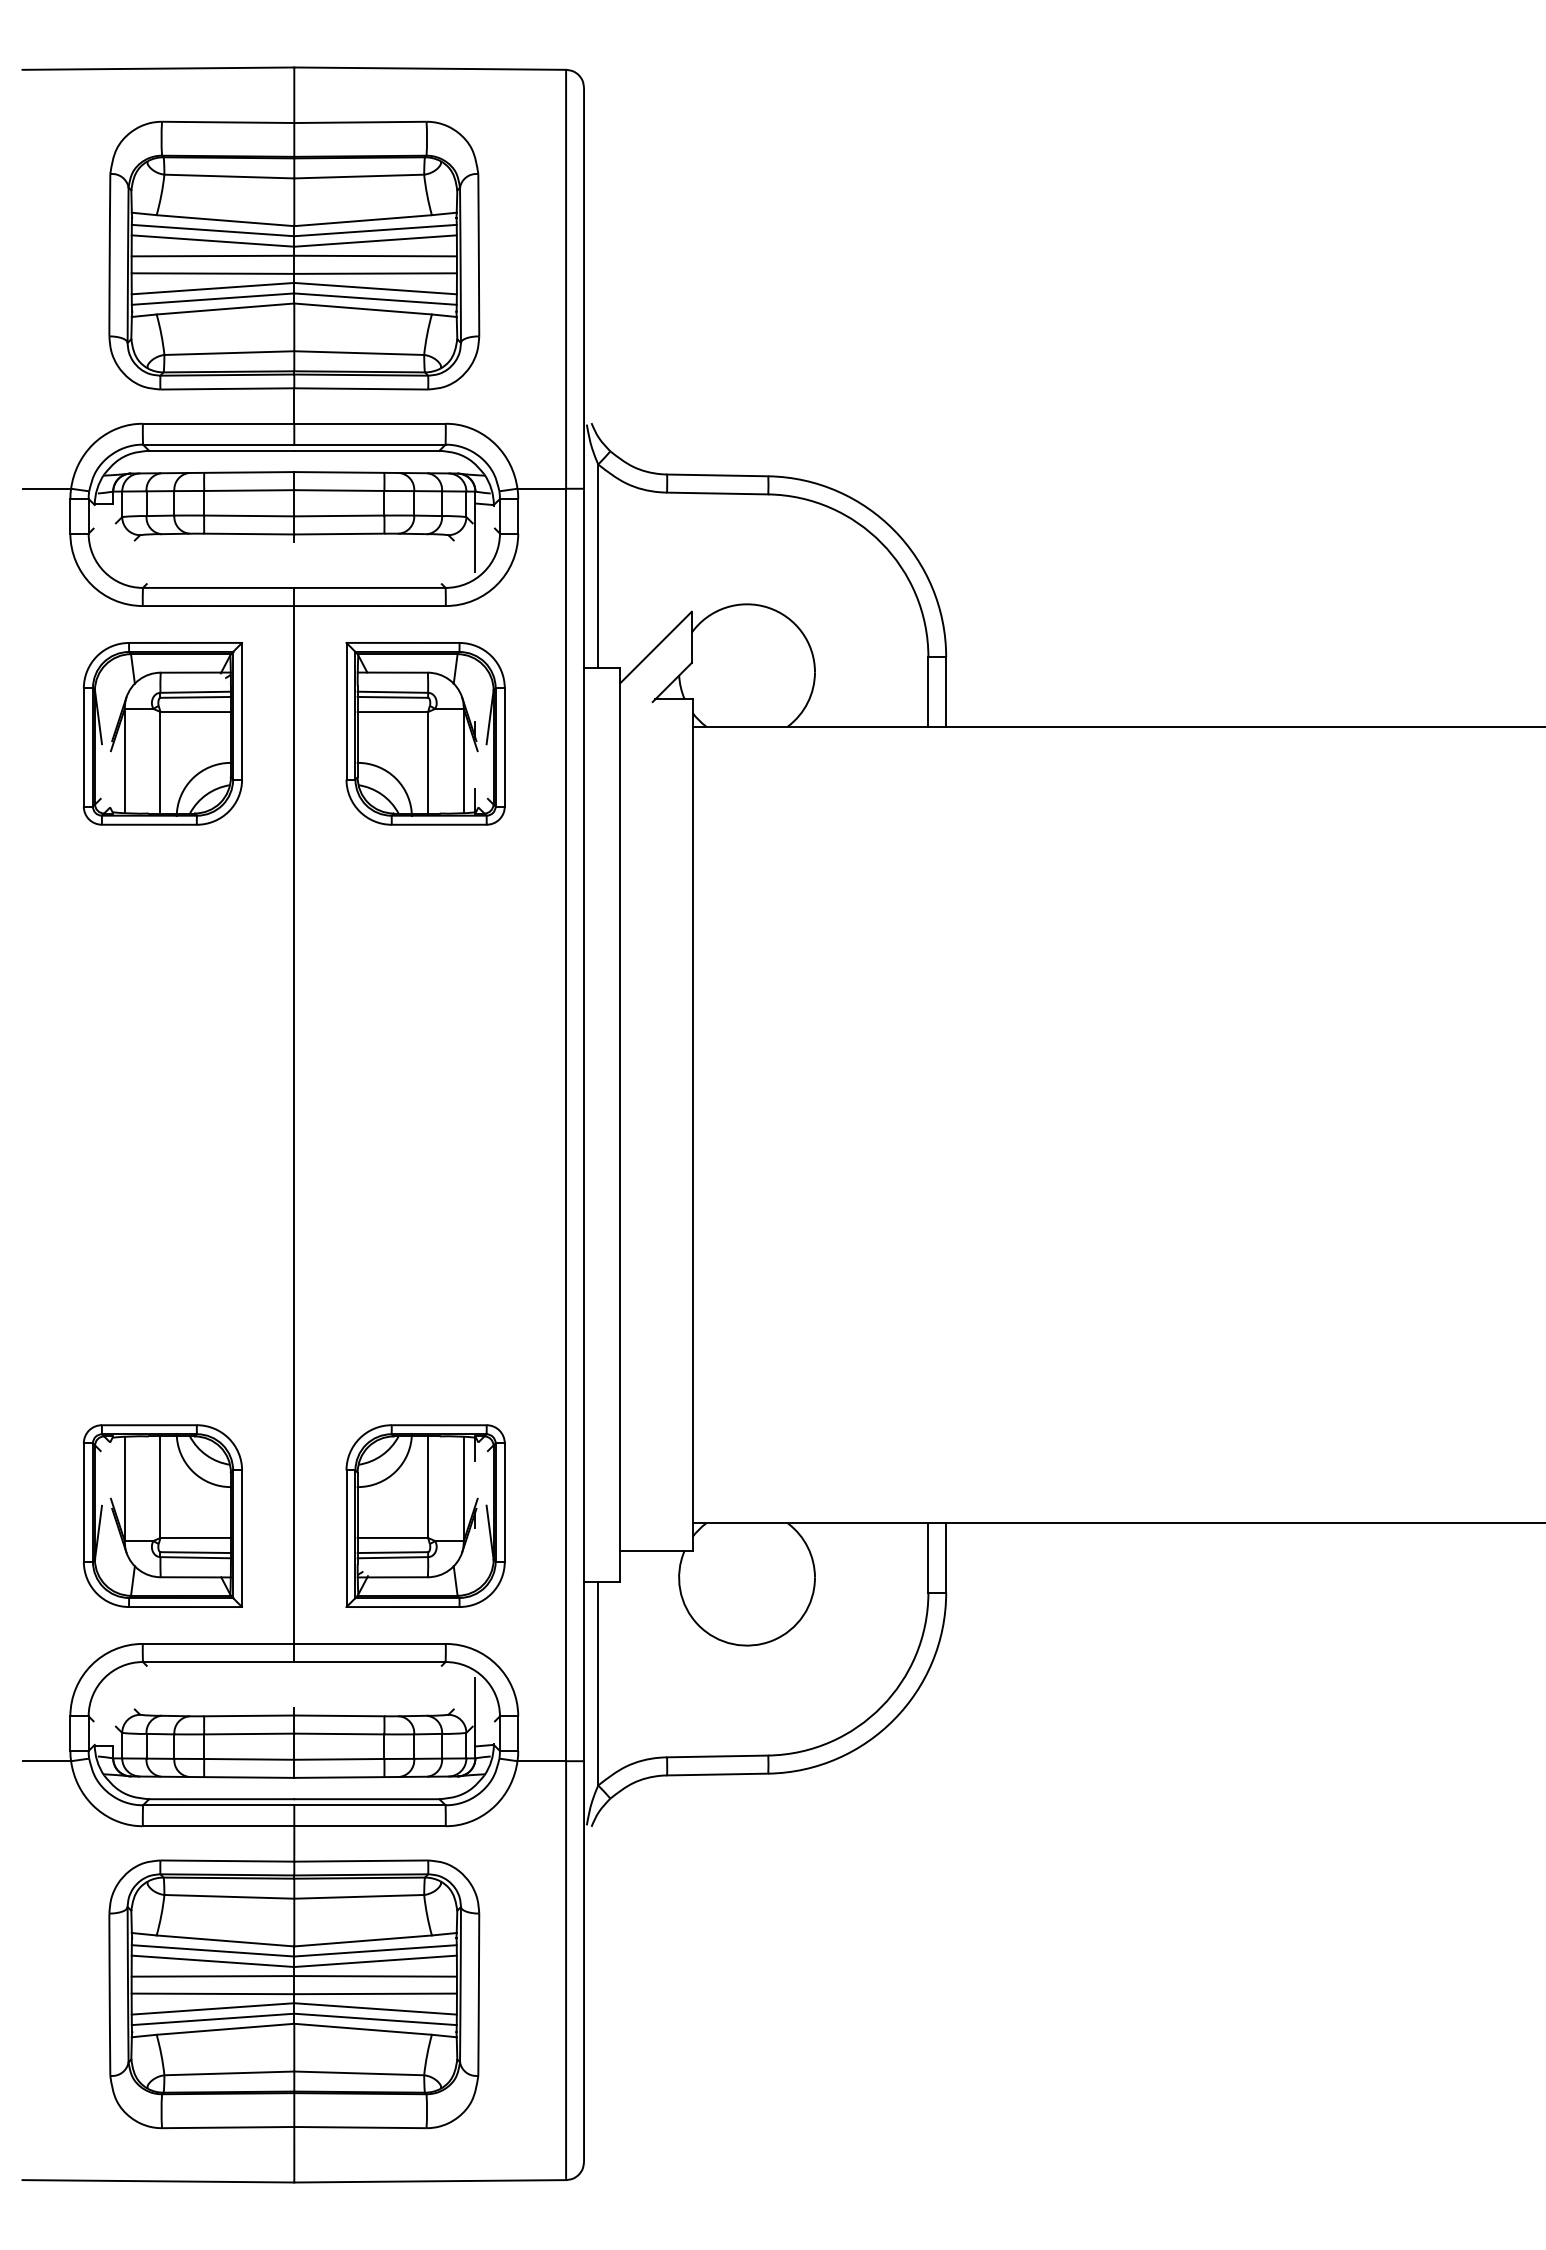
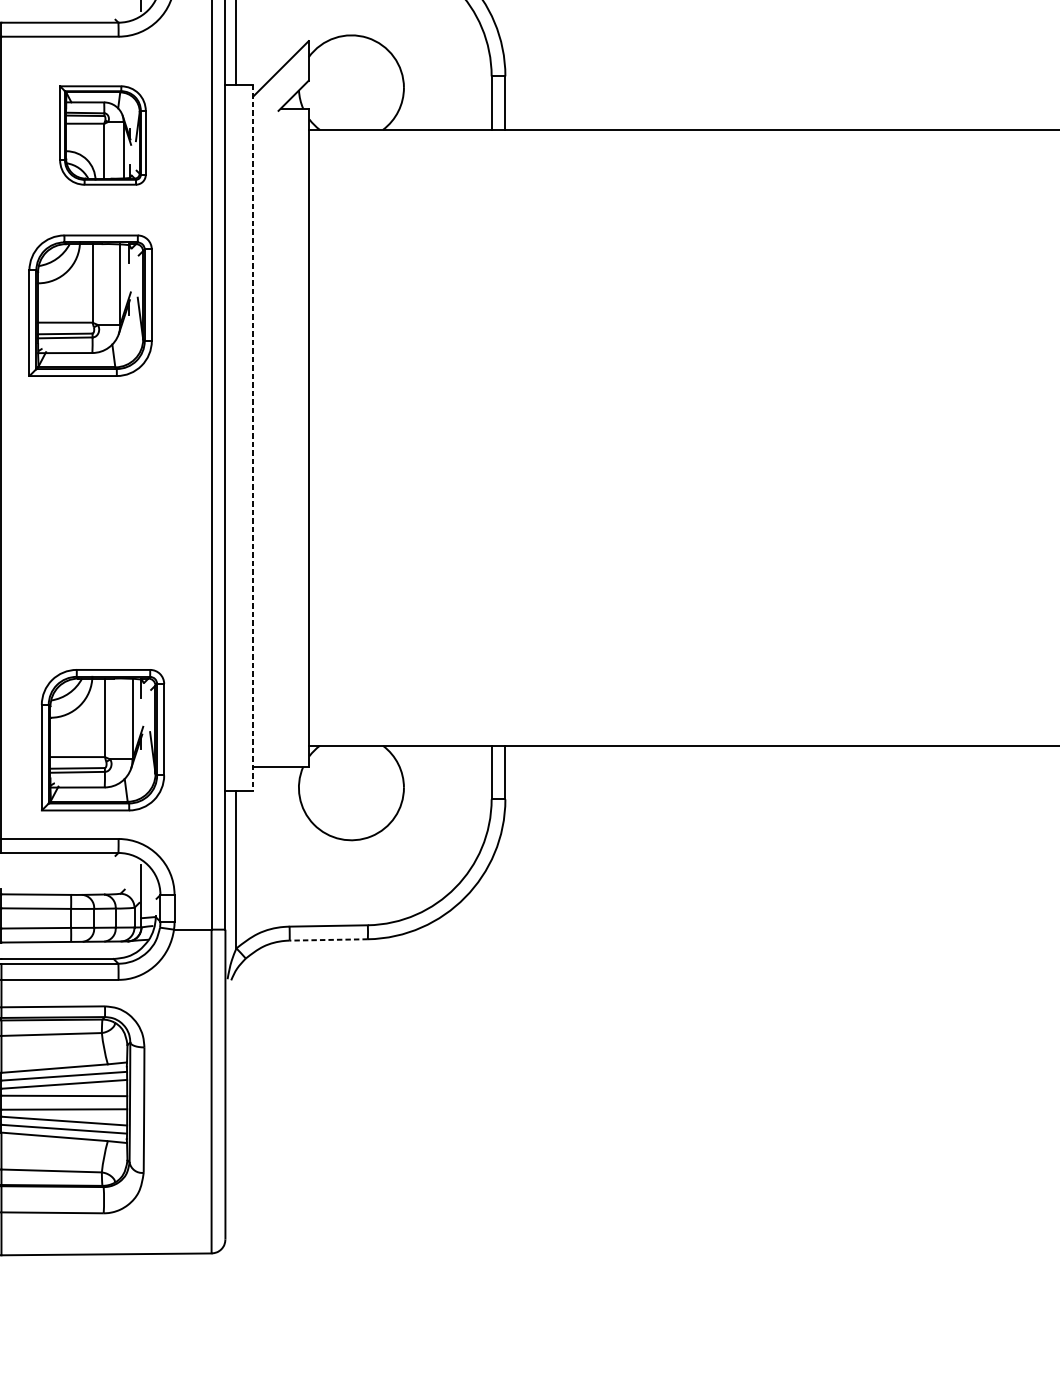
part: (425, 733) -> (102, 135), size x0.7
part: (409, 953) -> (90, 305), added
line: (620, 1125) -> (253, 438), solid -> dashed
line: (717, 1774) -> (328, 939), solid -> dashed

